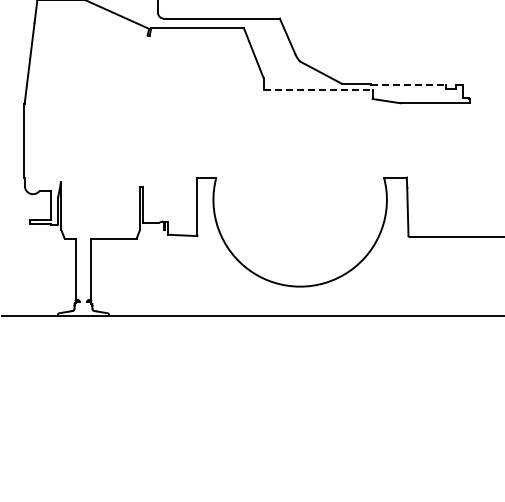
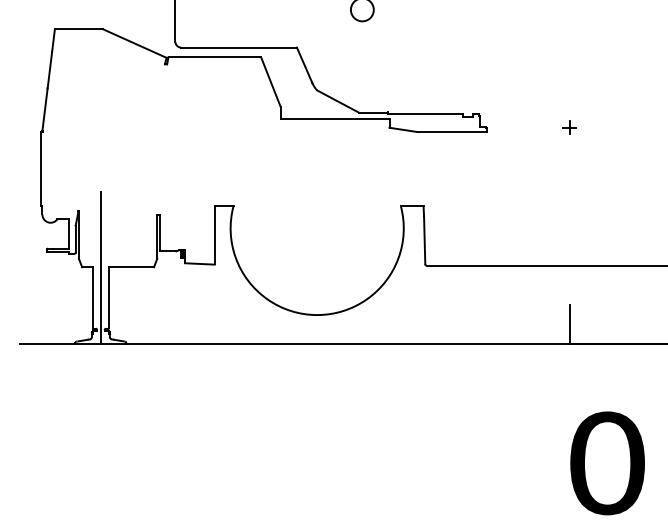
line: (409, 84) -> (426, 113), dashed -> solid
line: (318, 90) -> (335, 119), dashed -> solid
line: (83, 238) -> (100, 267), added

